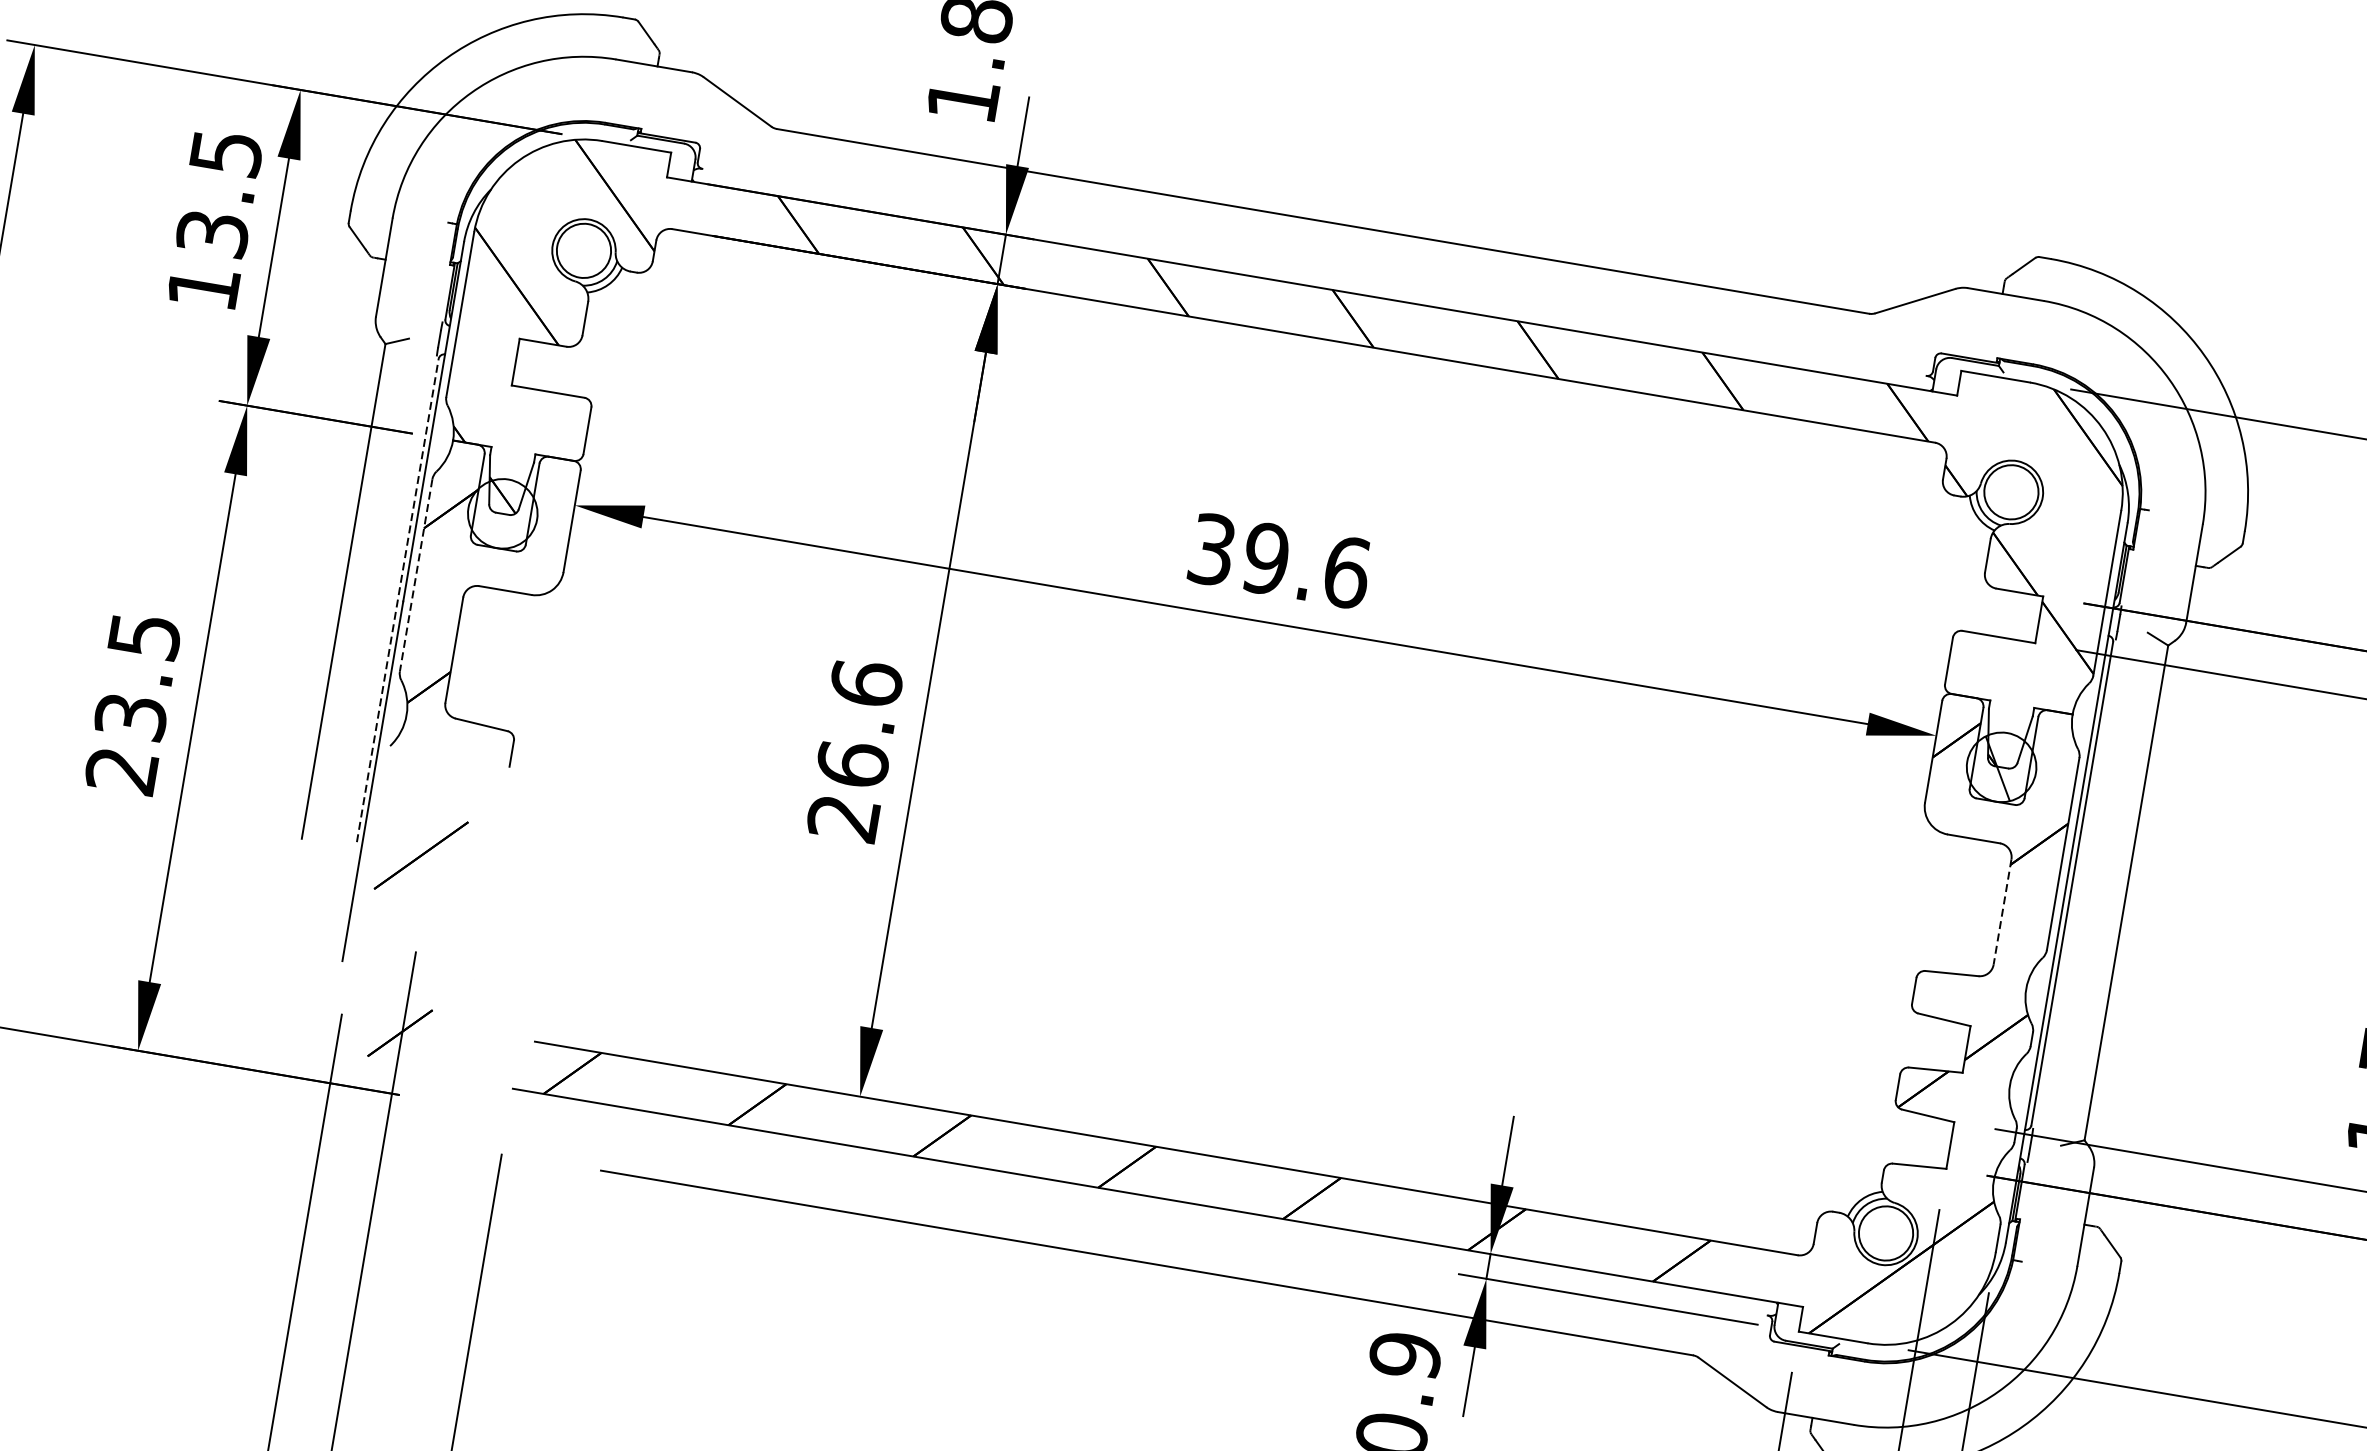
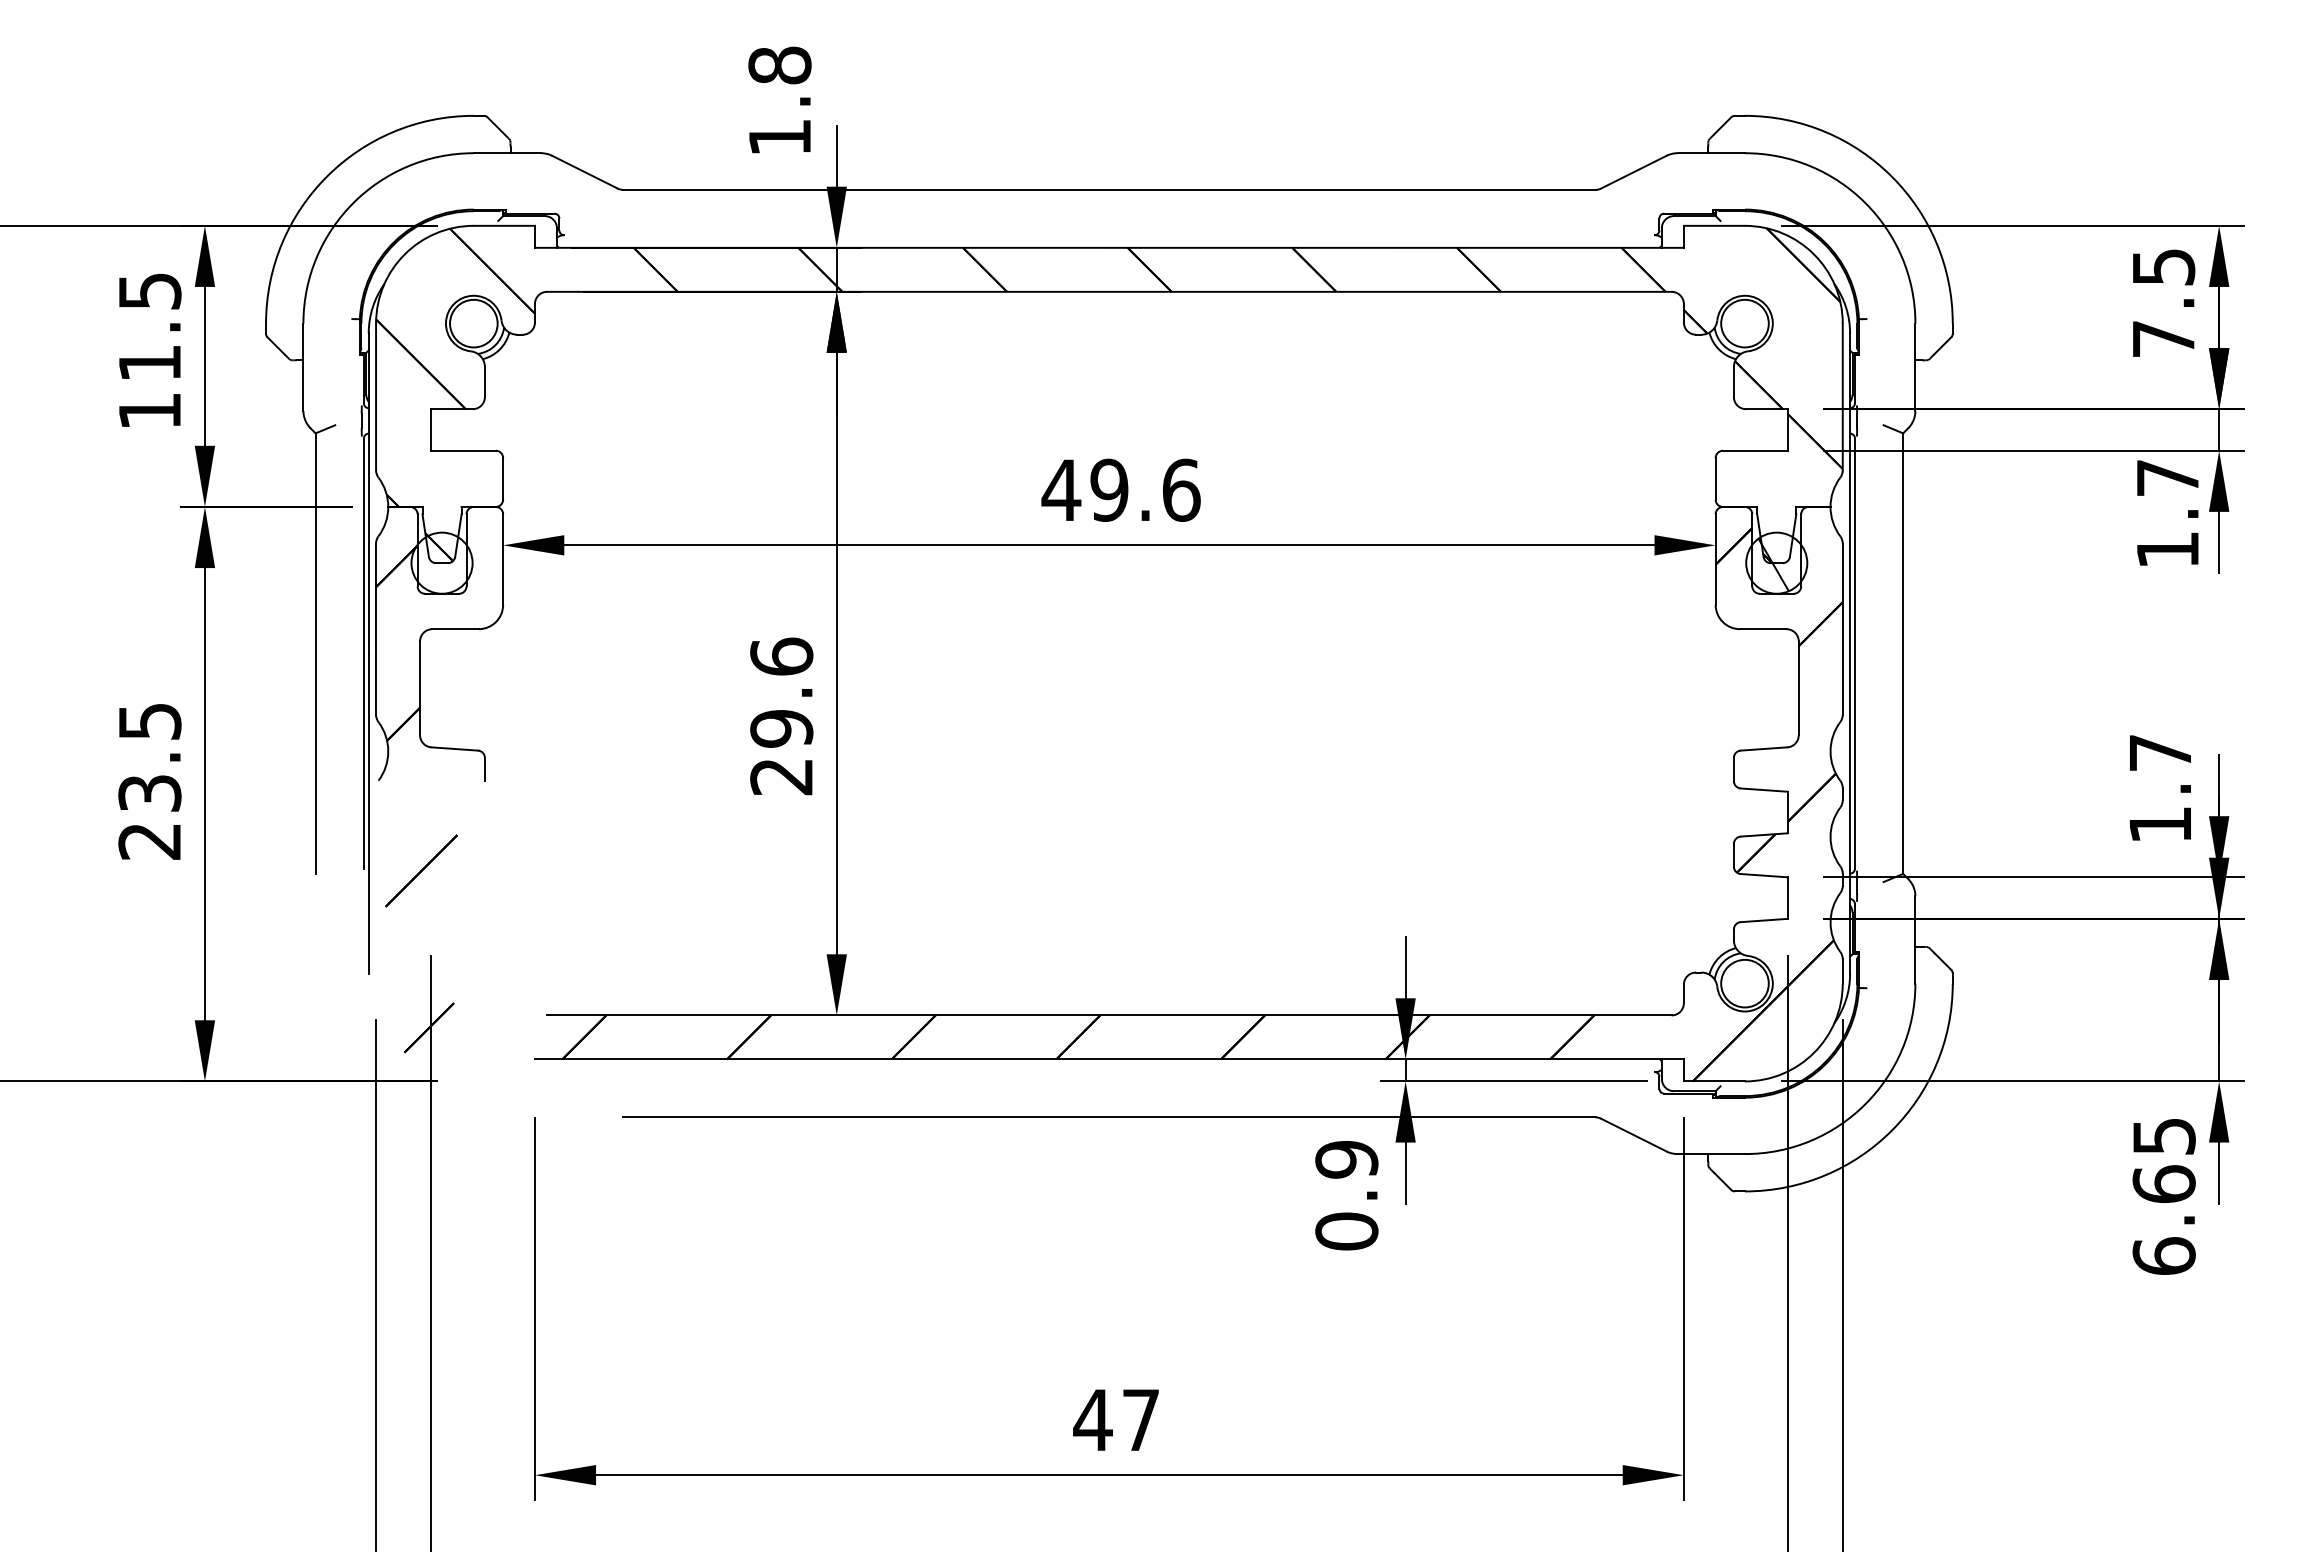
text: (212, 234) -> (149, 363), 13.5 -> 11.5
text: (1212, 548) -> (1061, 489), 39.6 -> 49.6
line: (416, 575) -> (376, 629), dashed -> solid
line: (397, 600) -> (363, 653), dashed -> solid
text: (852, 763) -> (781, 728), 26.6 -> 29.6
line: (2002, 912) -> (1798, 688), dashed -> solid

